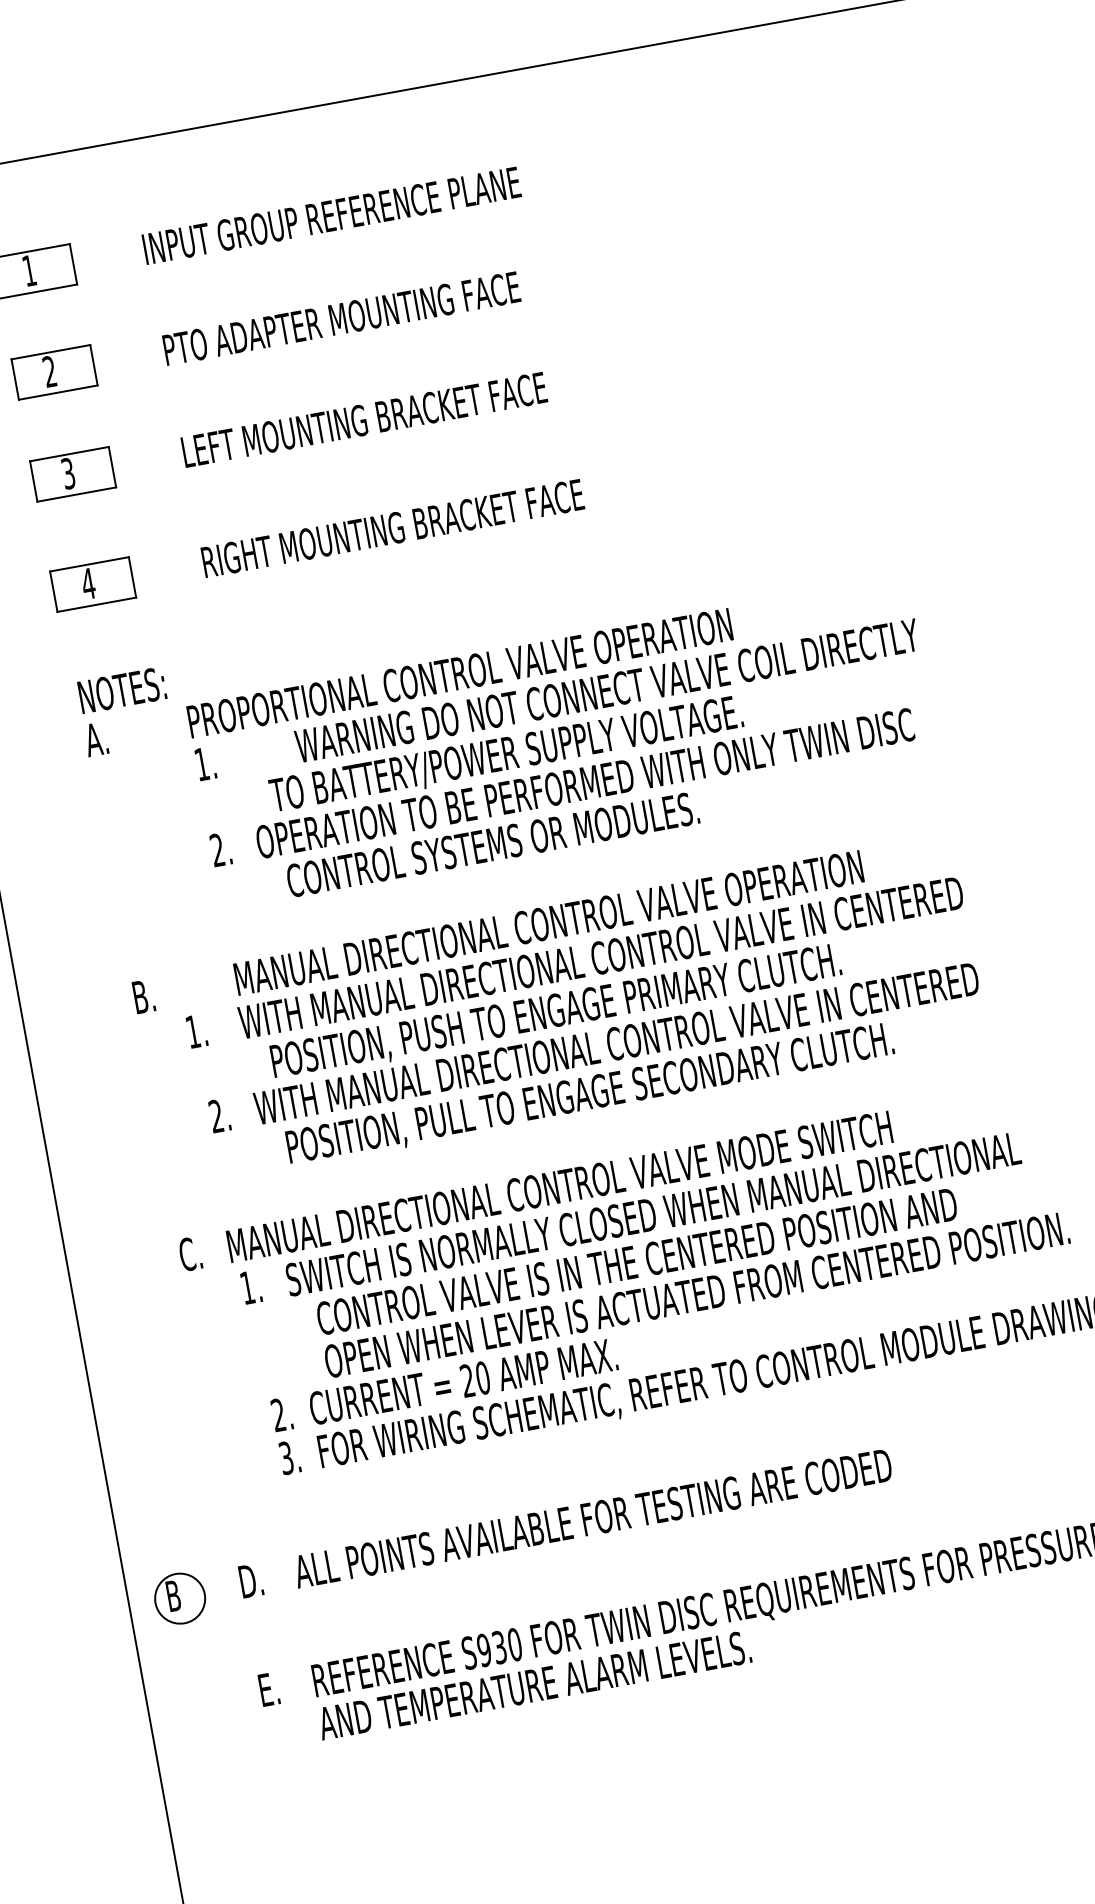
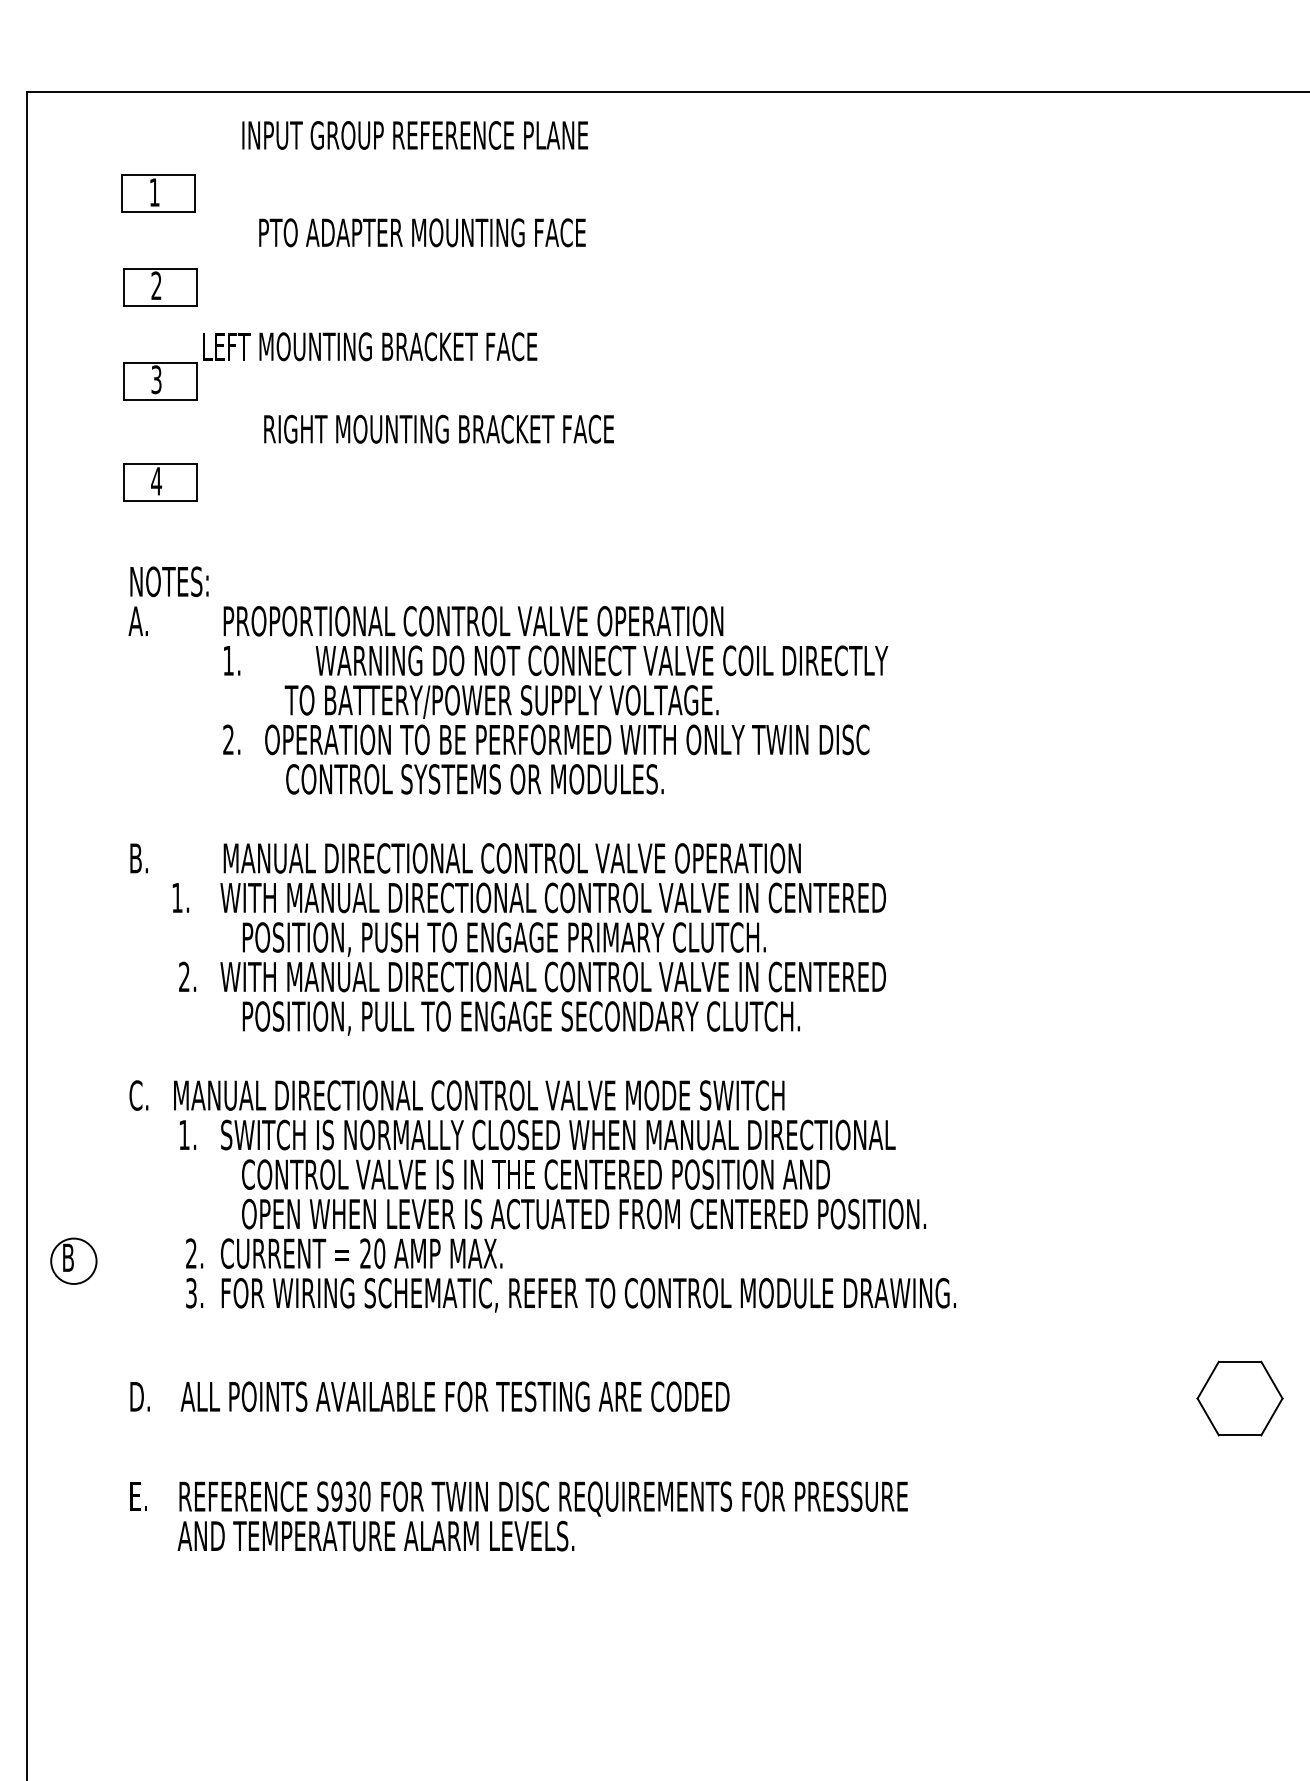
text: (332, 215) -> (415, 135), moved
text: (341, 318) -> (422, 232), moved
text: (364, 419) -> (370, 346), moved
text: (392, 527) -> (438, 428), moved
part: (179, 1597) -> (73, 1260), moved

